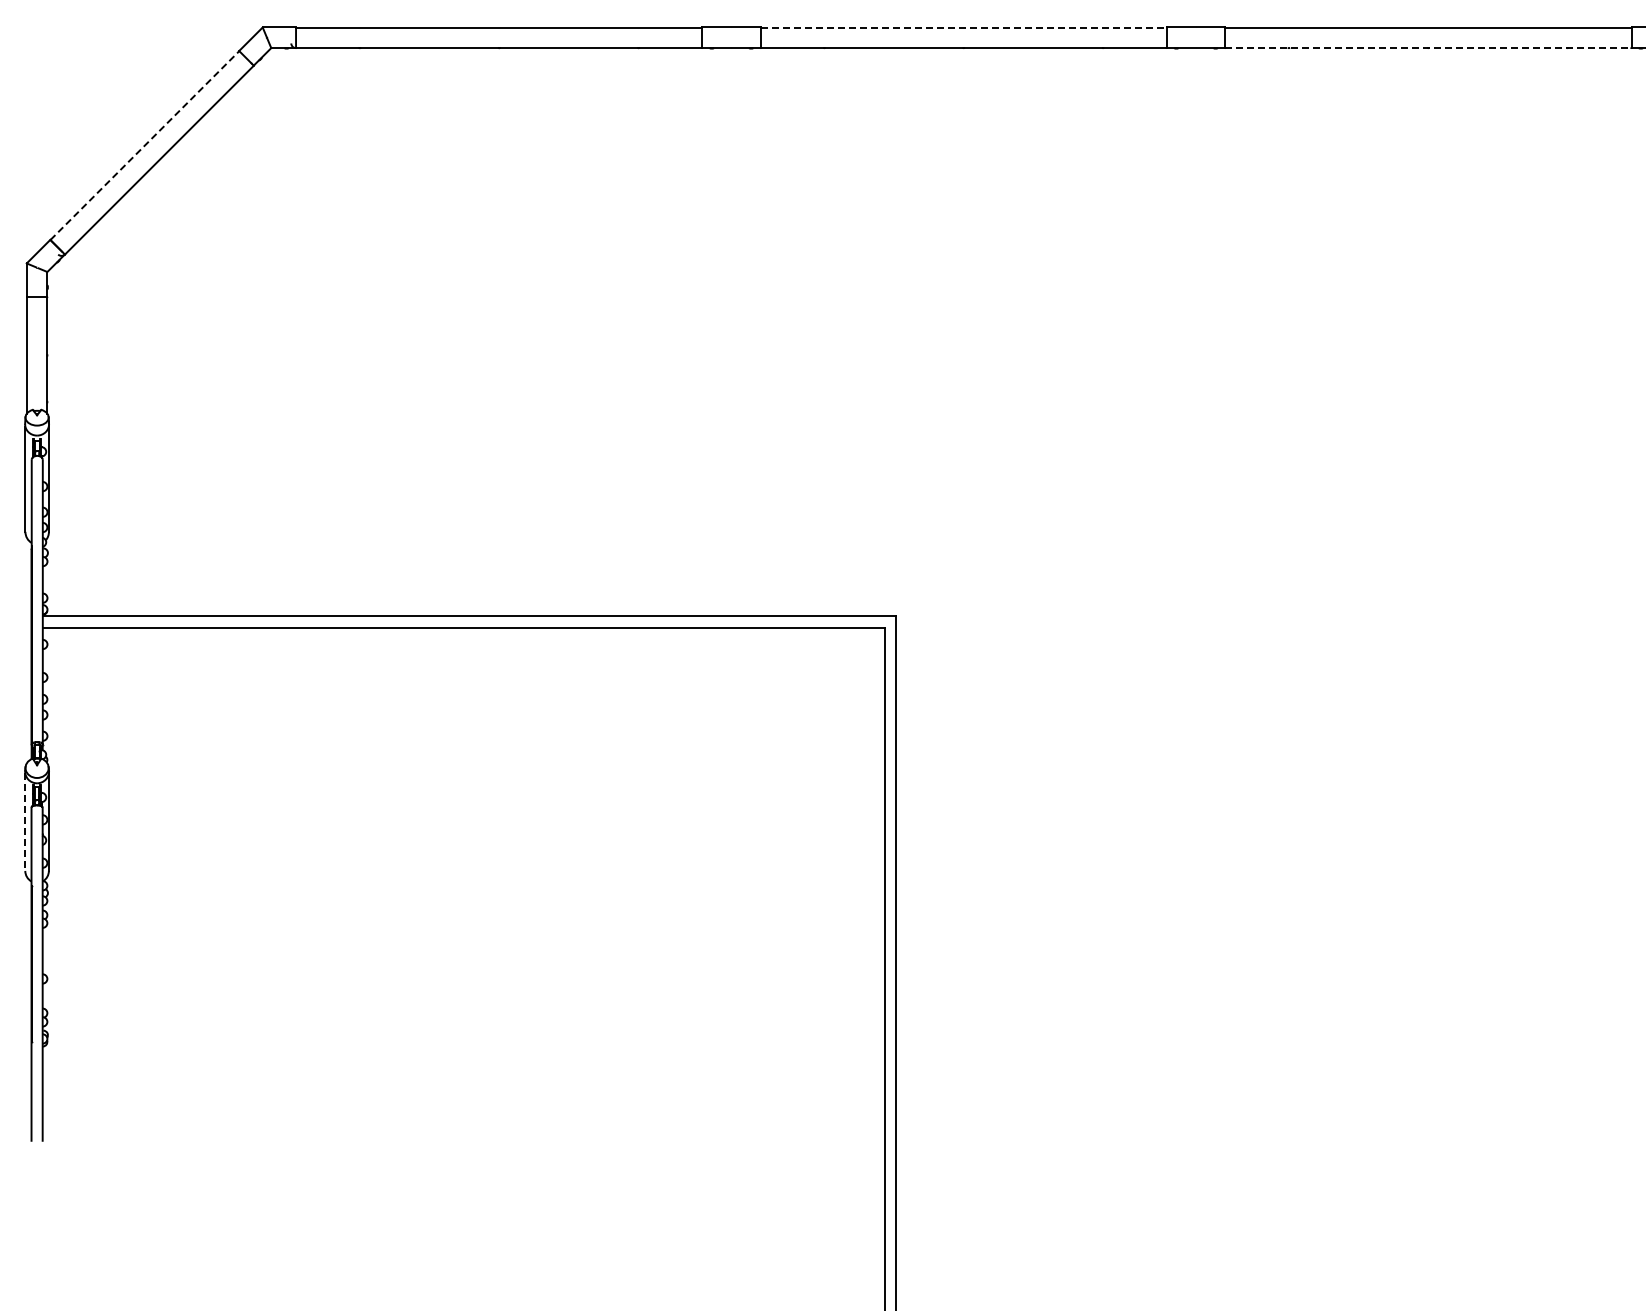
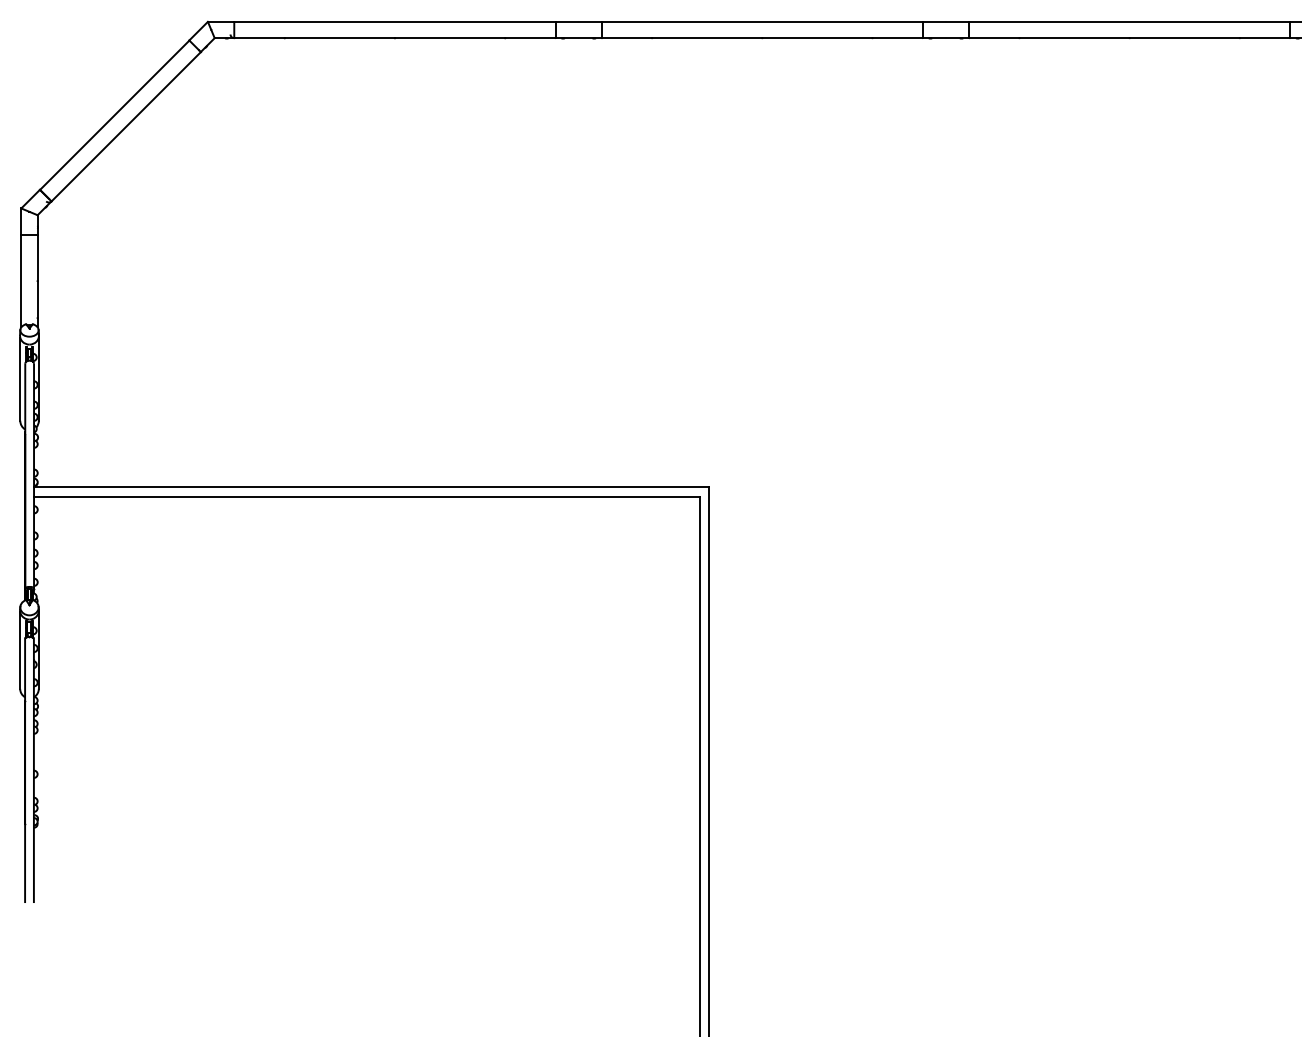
line: (964, 27) -> (762, 21), dashed -> solid
line: (1428, 47) -> (1129, 37), dashed -> solid
line: (144, 145) -> (114, 115), dashed -> solid
line: (25, 822) -> (20, 650), dashed -> solid

